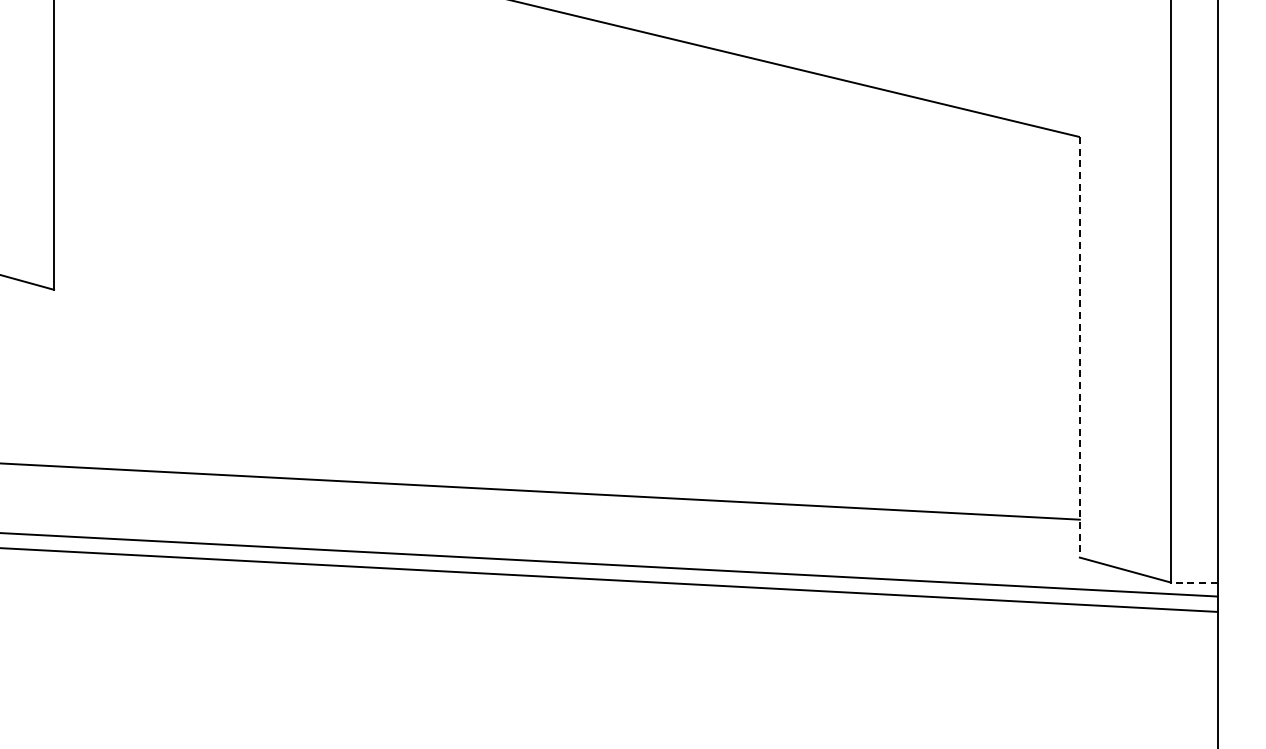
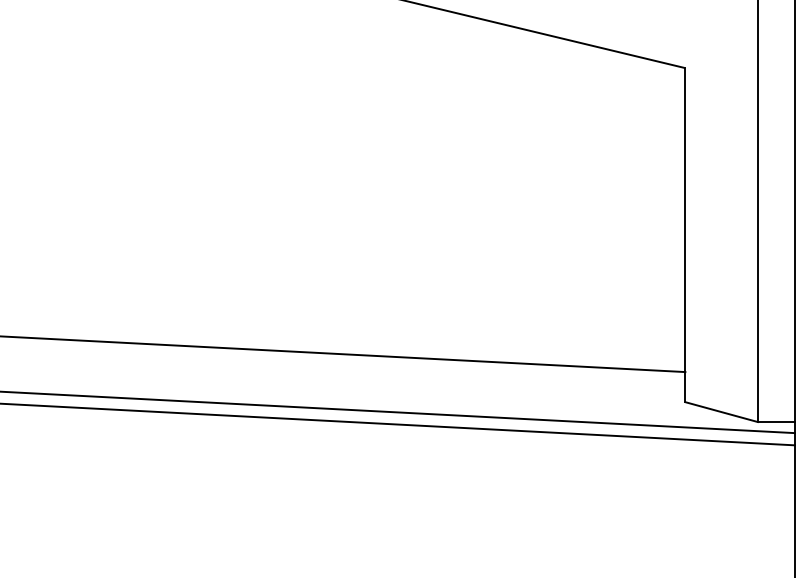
line: (1079, 347) -> (685, 235), dashed -> solid
line: (1193, 582) -> (775, 421), dashed -> solid

